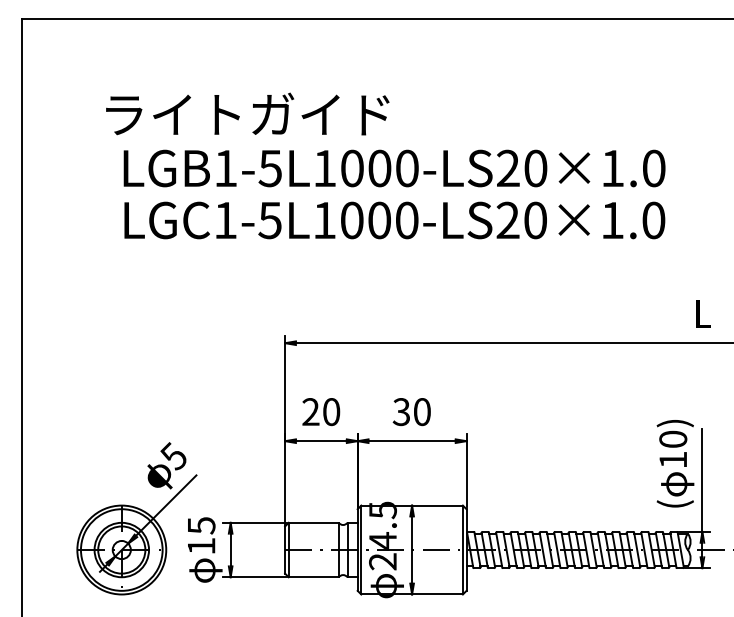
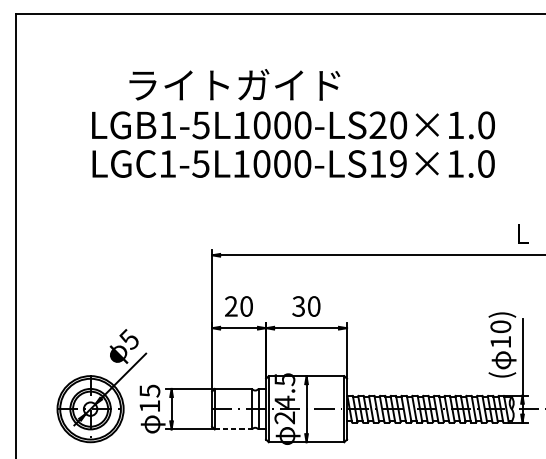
text: (247, 113) -> (234, 84), moved
text: (521, 220) -> (387, 164), LGC1-5L1000-LS20×1.0 -> LGC1-5L1000-LS19×1.0
line: (314, 577) -> (233, 429), solid -> dashed

